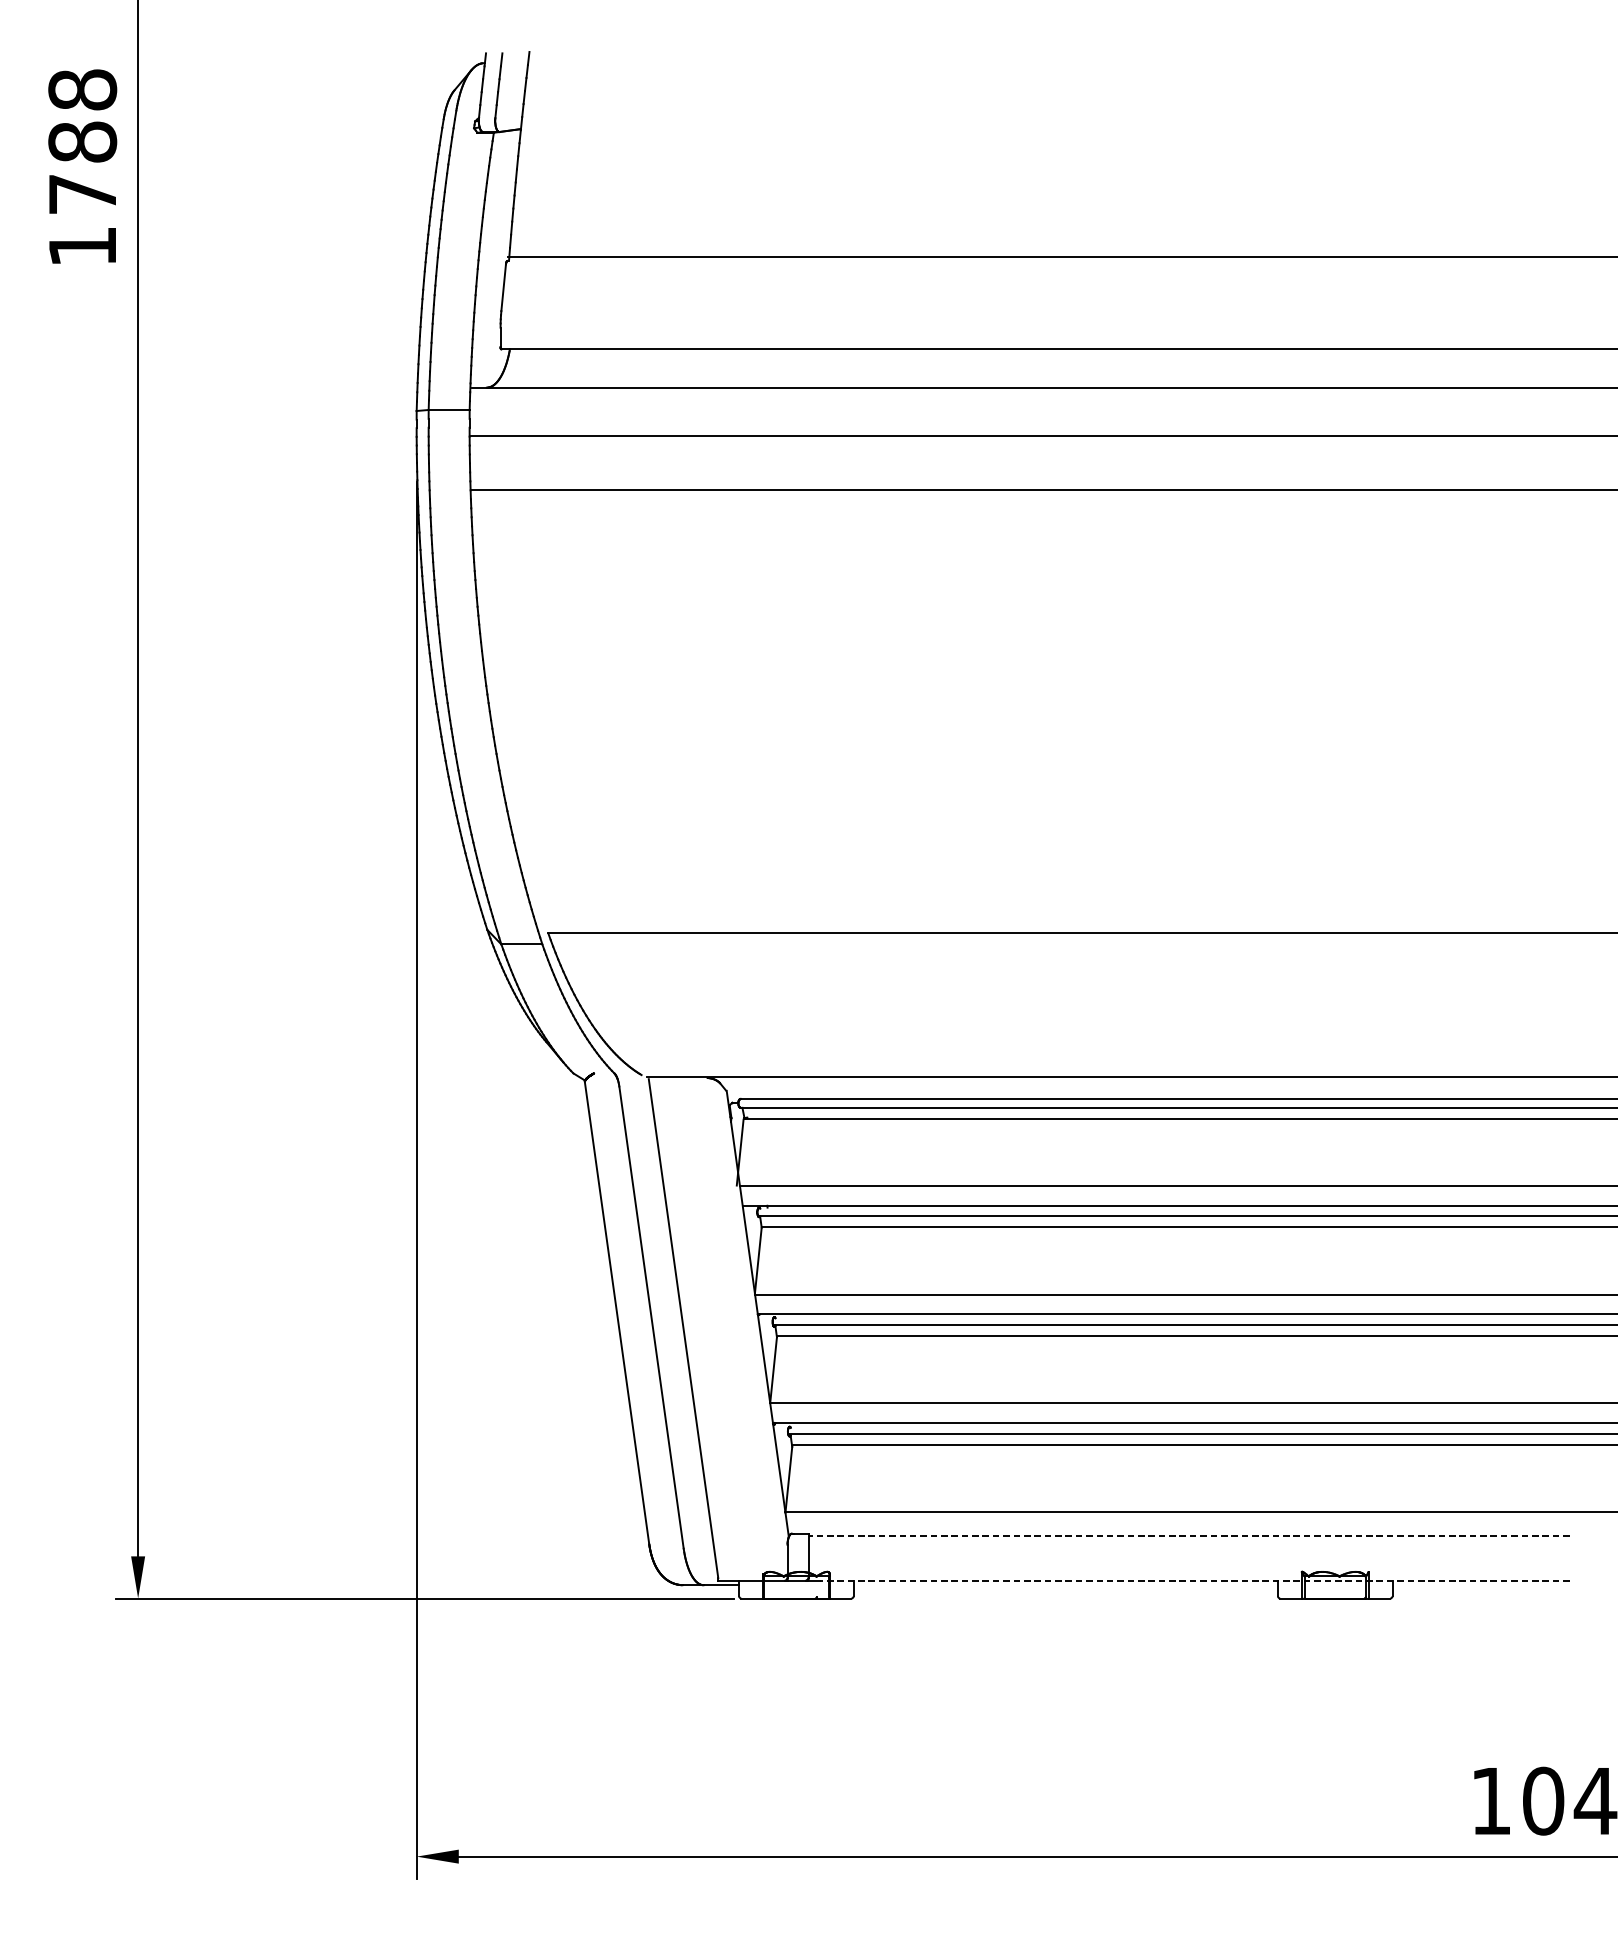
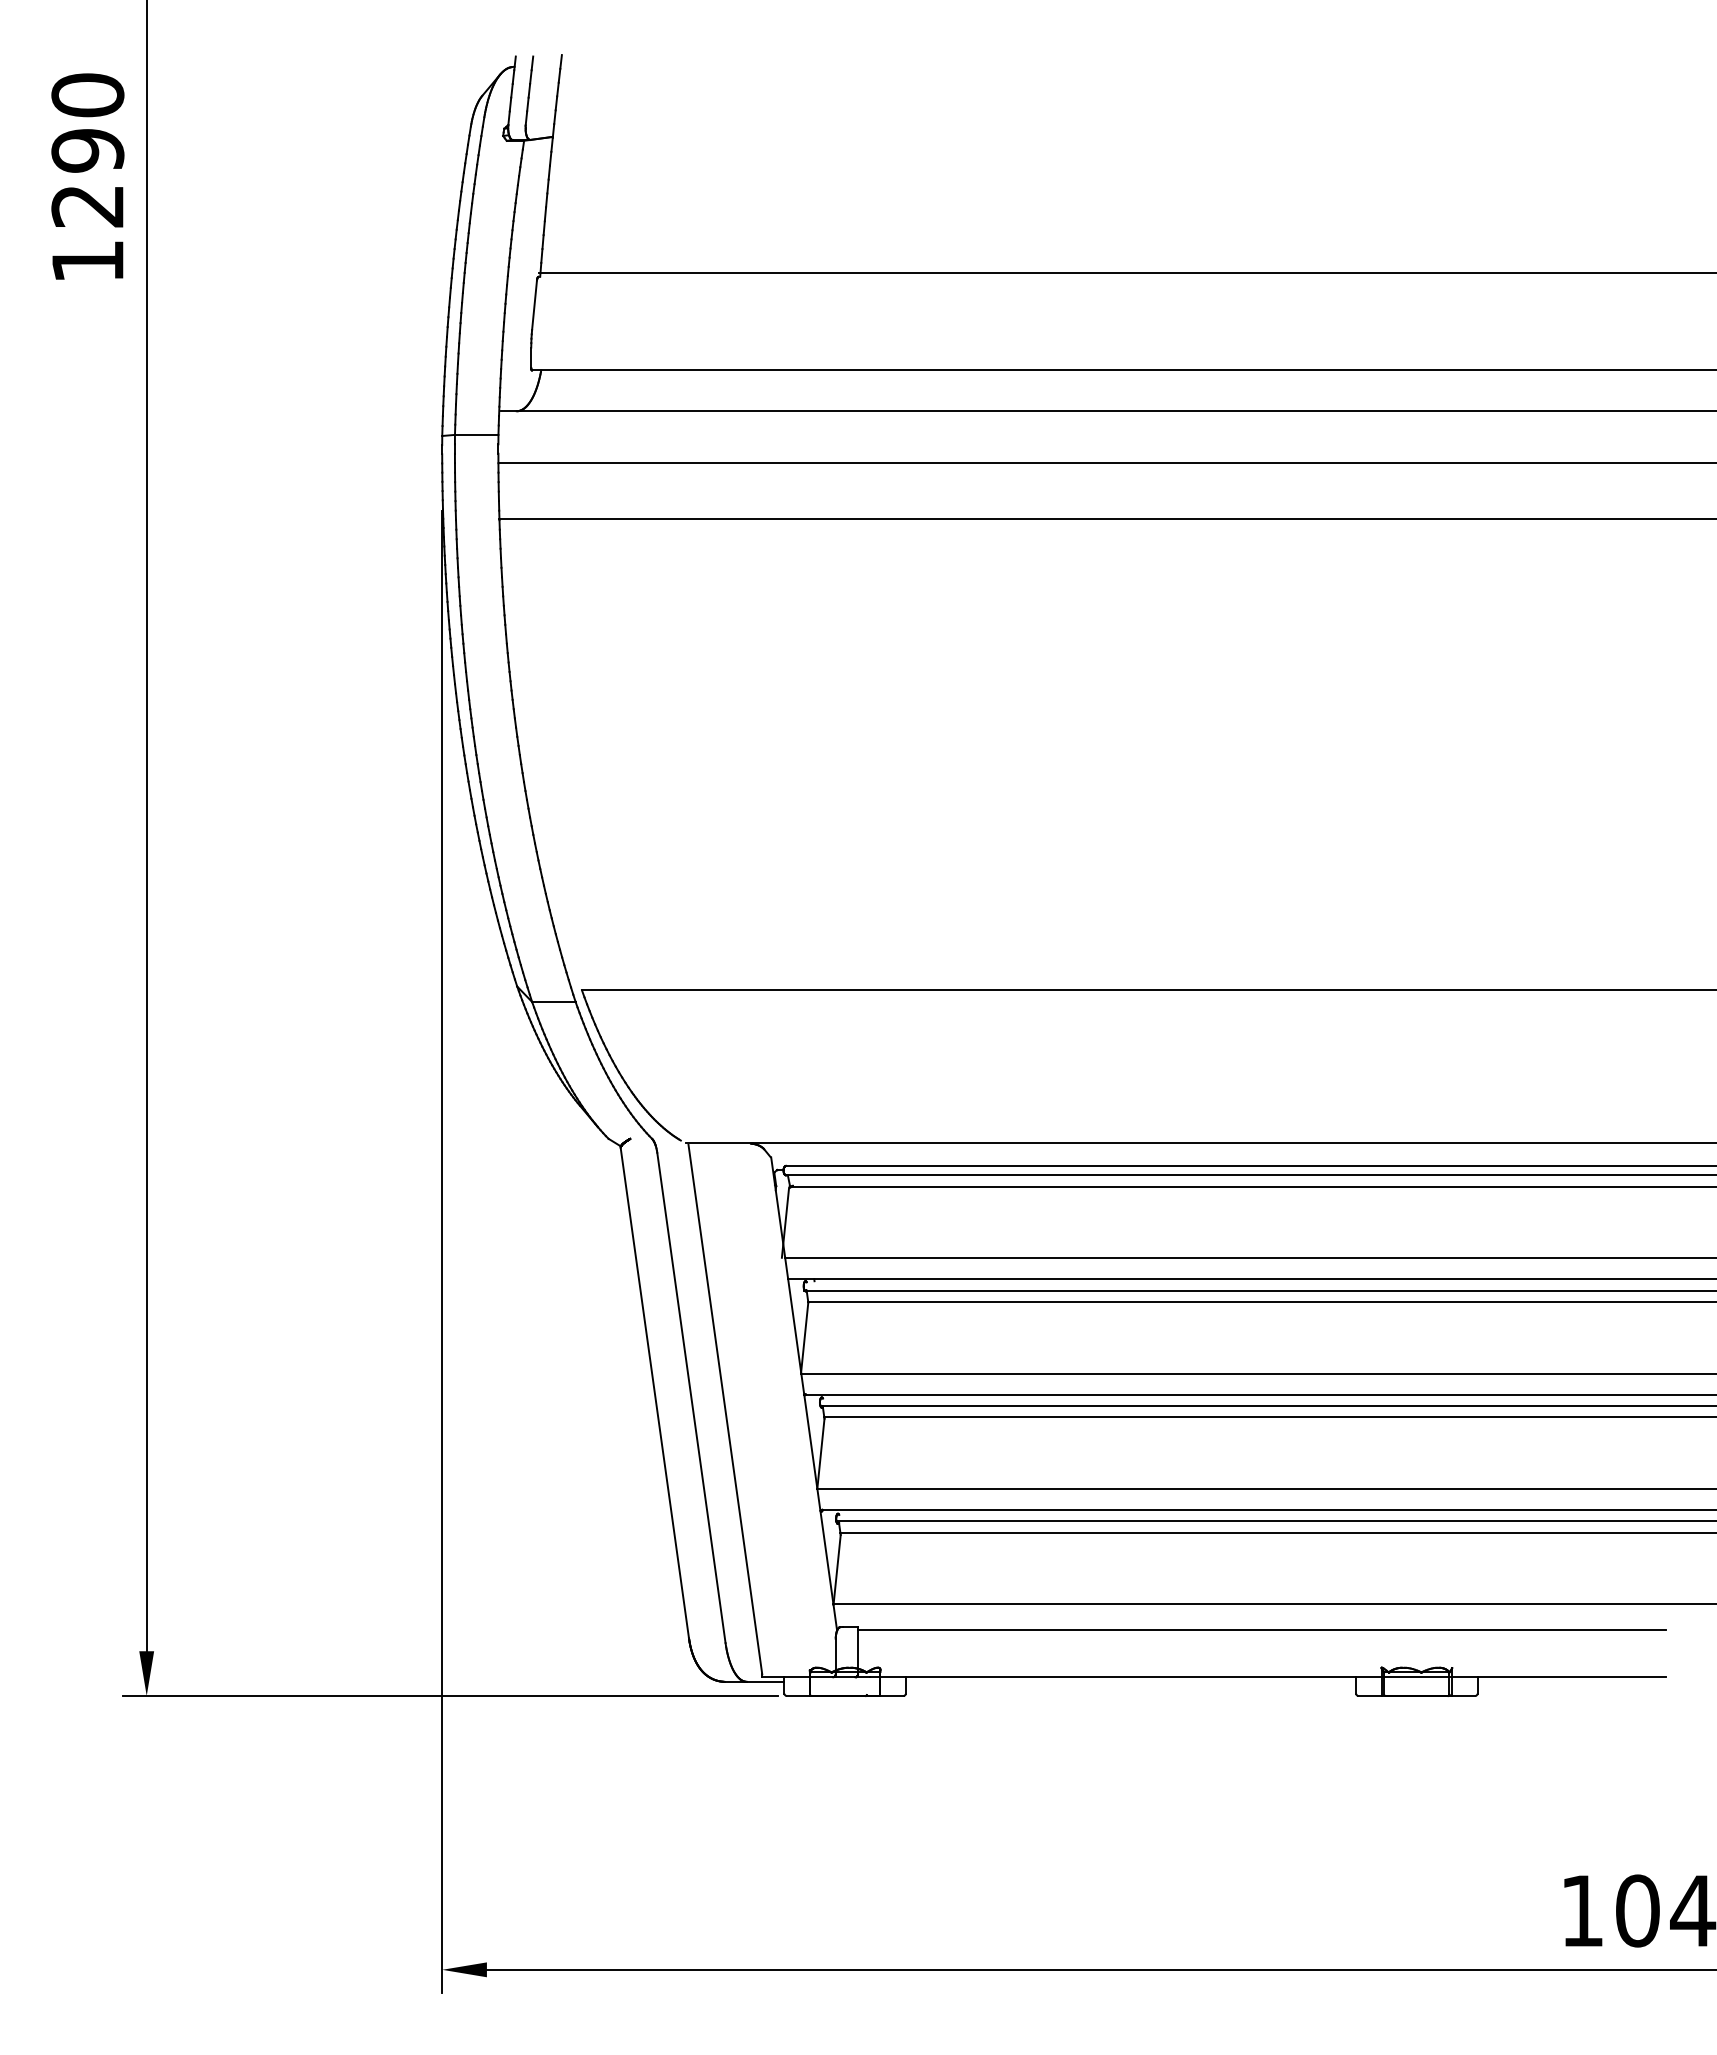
text: (82, 141) -> (87, 150), 1788 -> 1290
line: (1188, 1536) -> (1261, 1630), dashed -> solid
line: (1194, 1581) -> (1267, 1677), dashed -> solid

